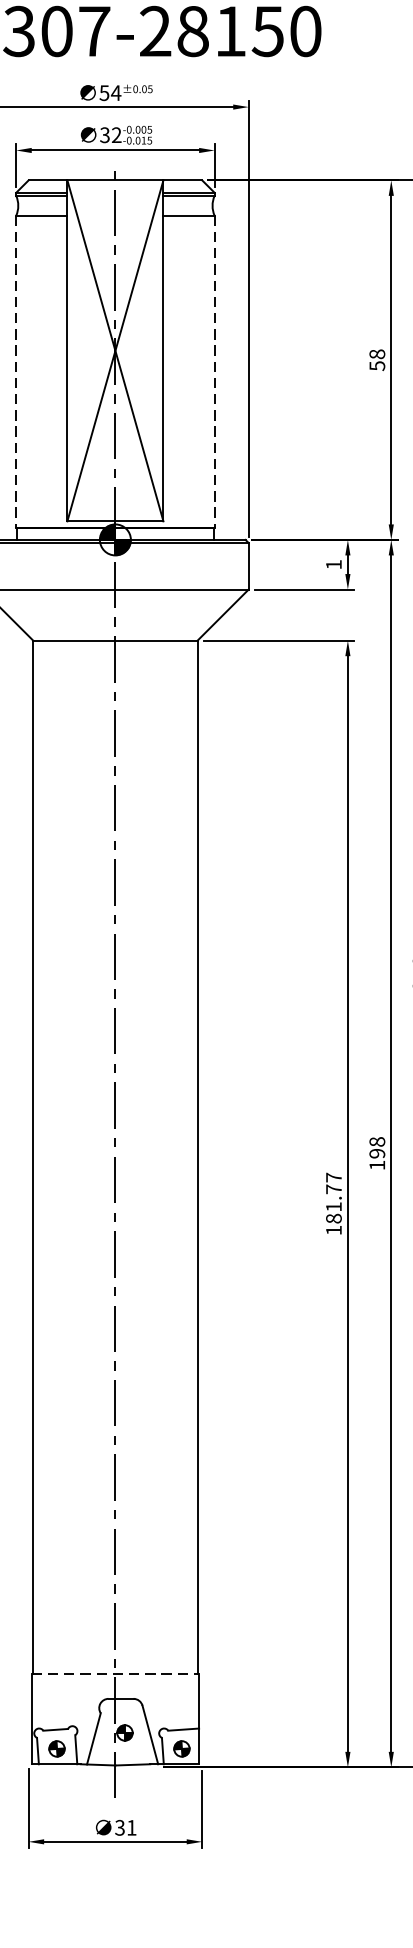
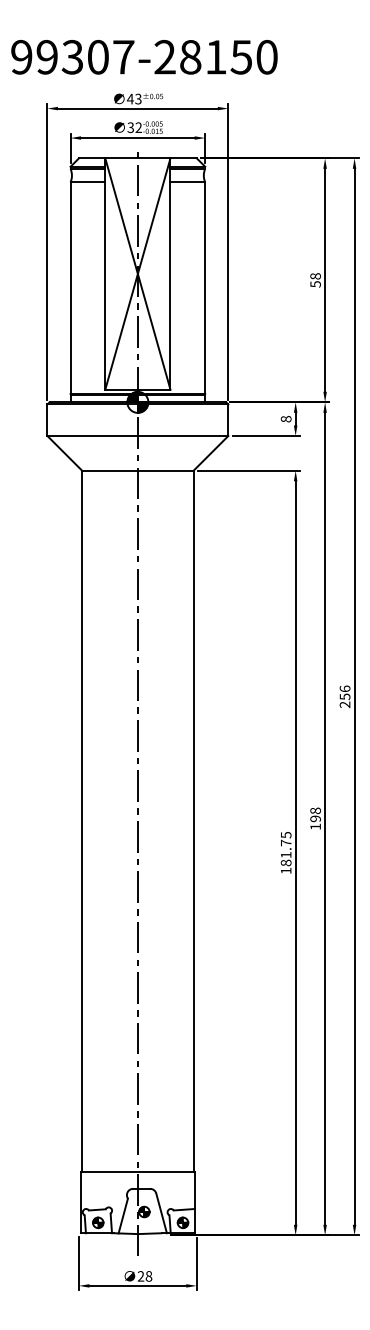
text: (110, 92) -> (134, 98), 54 -> 43
line: (16, 372) -> (70, 288), dashed -> solid
line: (215, 372) -> (205, 288), dashed -> solid
text: (332, 565) -> (285, 419), 1 -> 8
text: (334, 1176) -> (286, 834), 181.77 -> 181.75
line: (114, 1674) -> (137, 1172), dashed -> solid
text: (125, 1827) -> (144, 1276), 31 -> 28

